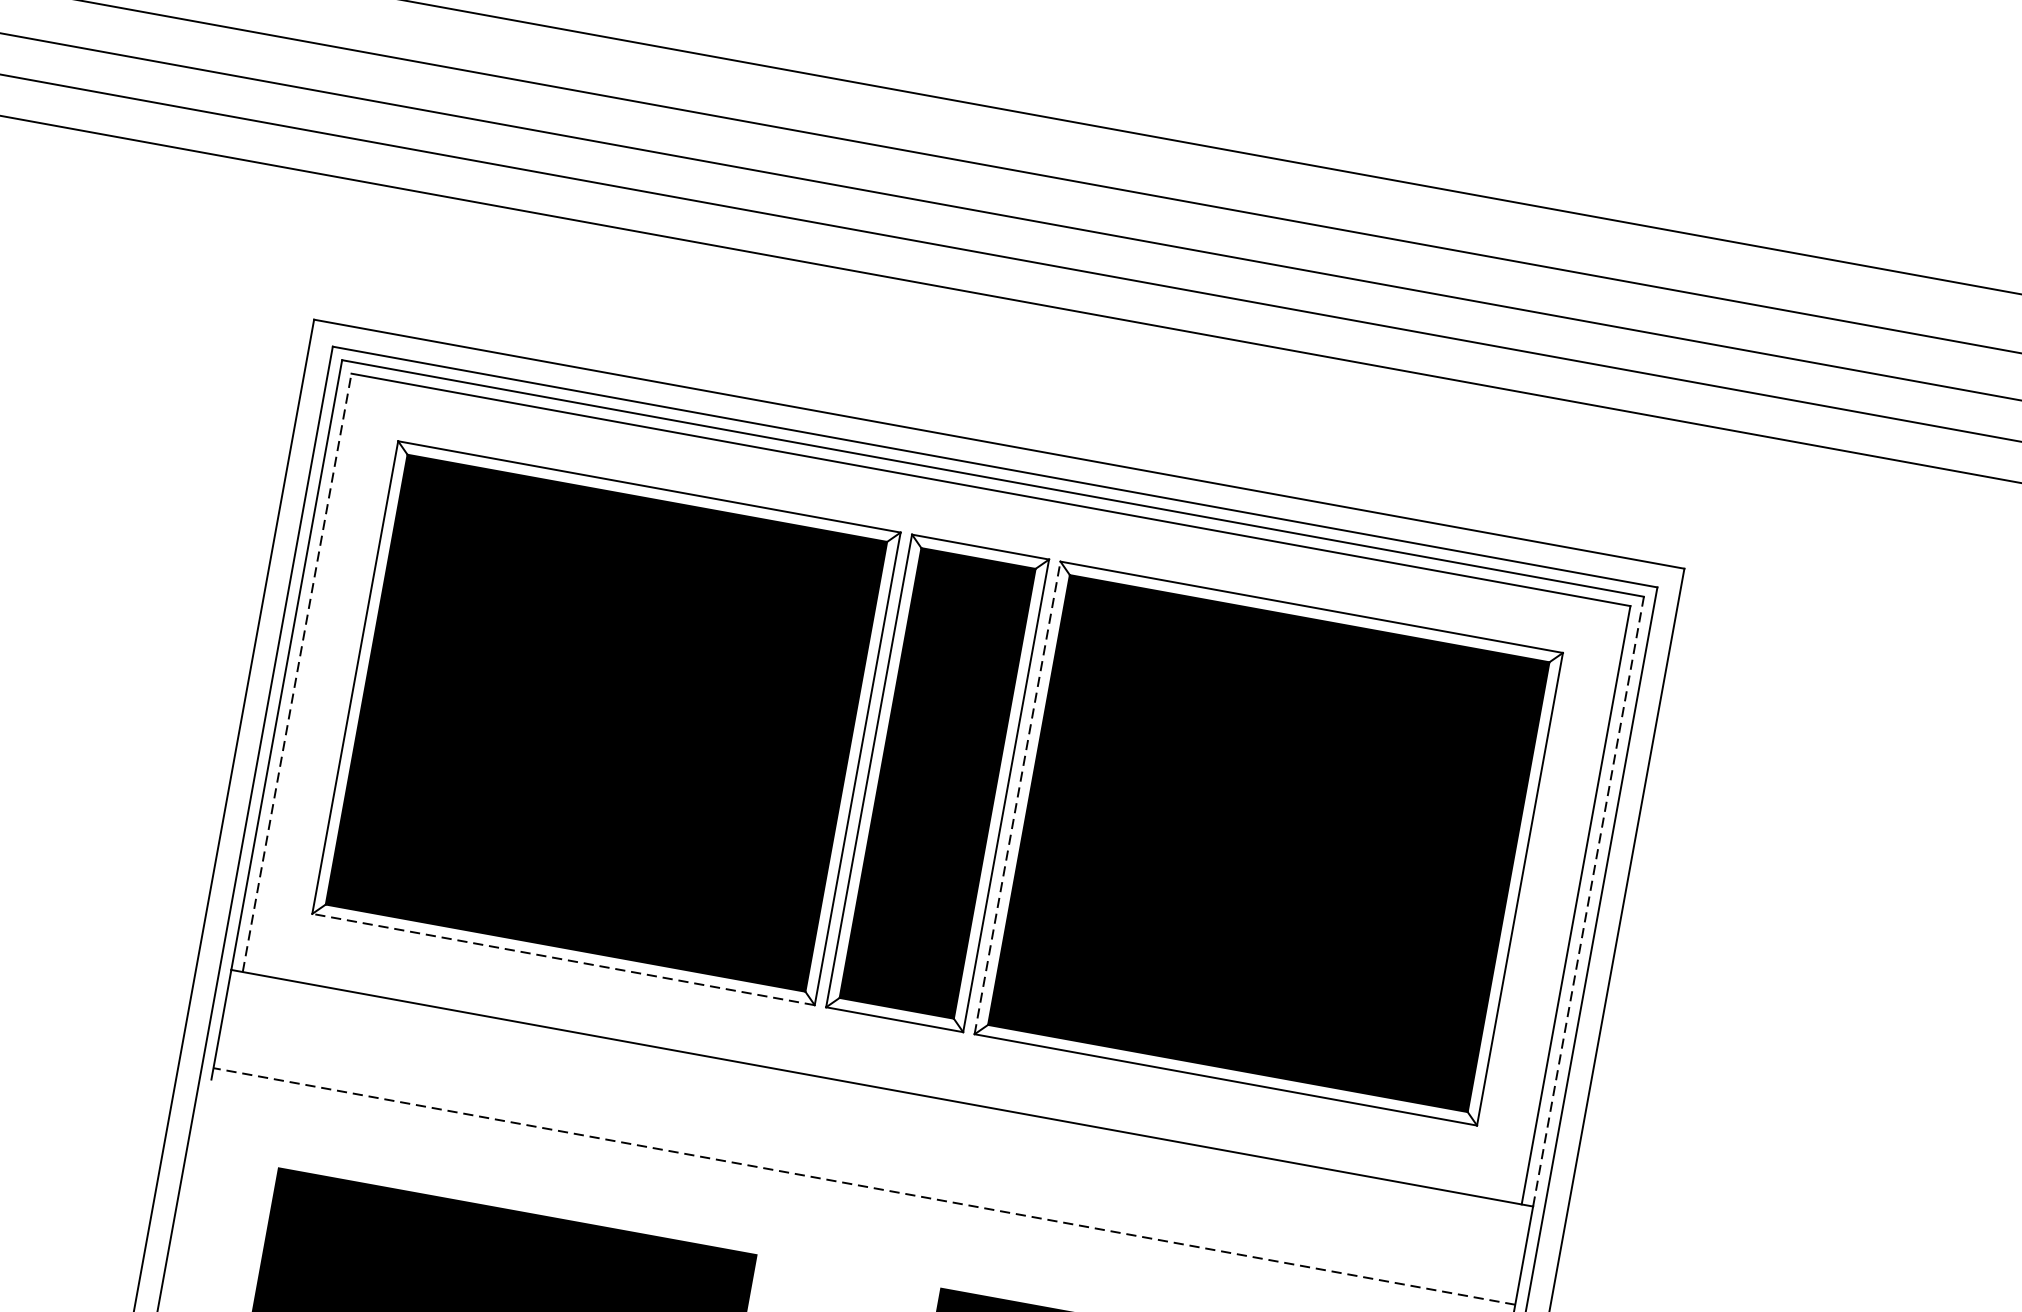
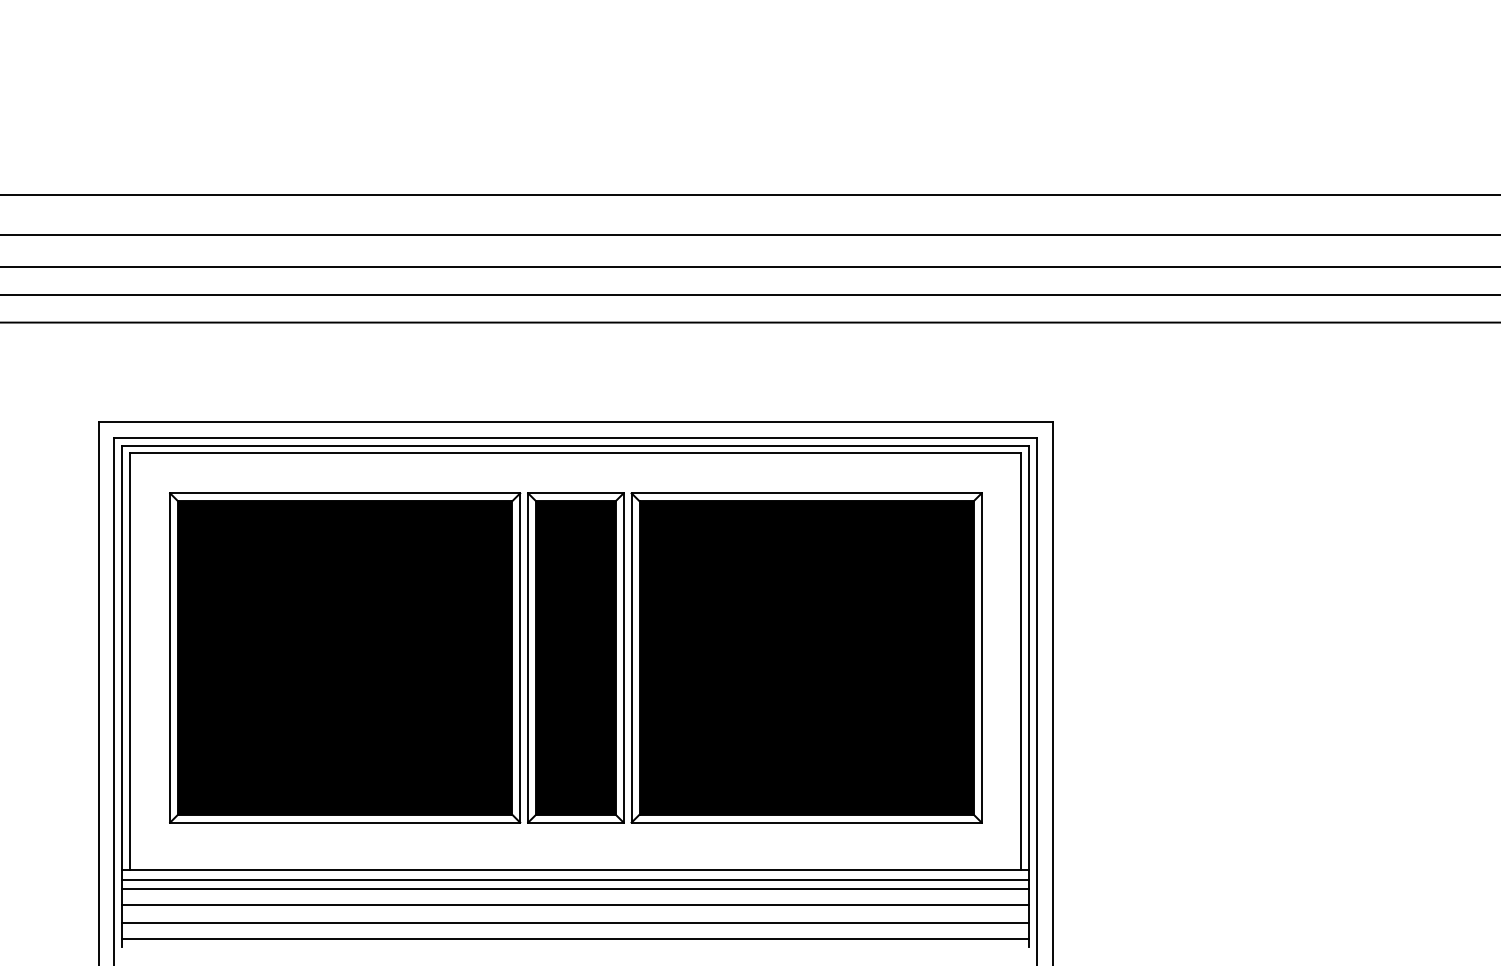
line: (297, 672) -> (130, 661), dashed -> solid
line: (1017, 797) -> (631, 657), dashed -> solid
line: (1588, 901) -> (1029, 657), dashed -> solid
line: (562, 959) -> (344, 822), dashed -> solid
line: (879, 1101) -> (575, 879), added
line: (876, 1115) -> (575, 889), added
line: (872, 1138) -> (575, 905), added
line: (868, 1162) -> (575, 922), added
line: (863, 1185) -> (575, 938), dashed -> solid

